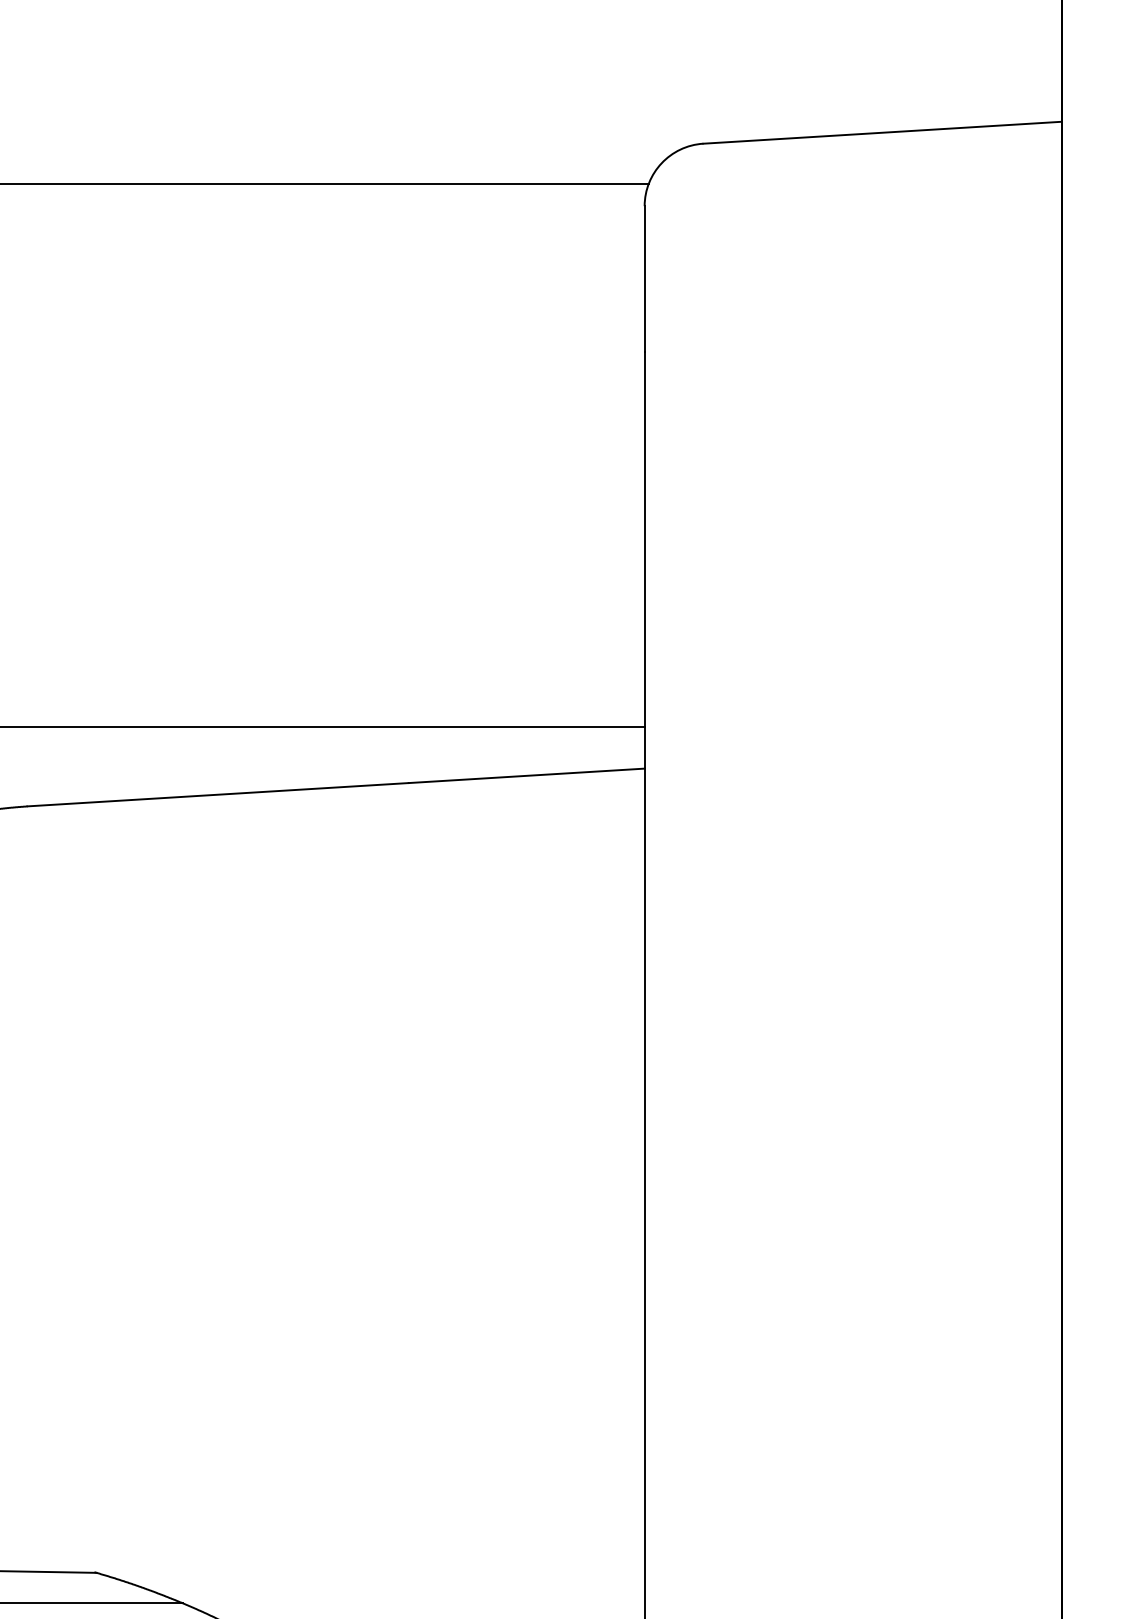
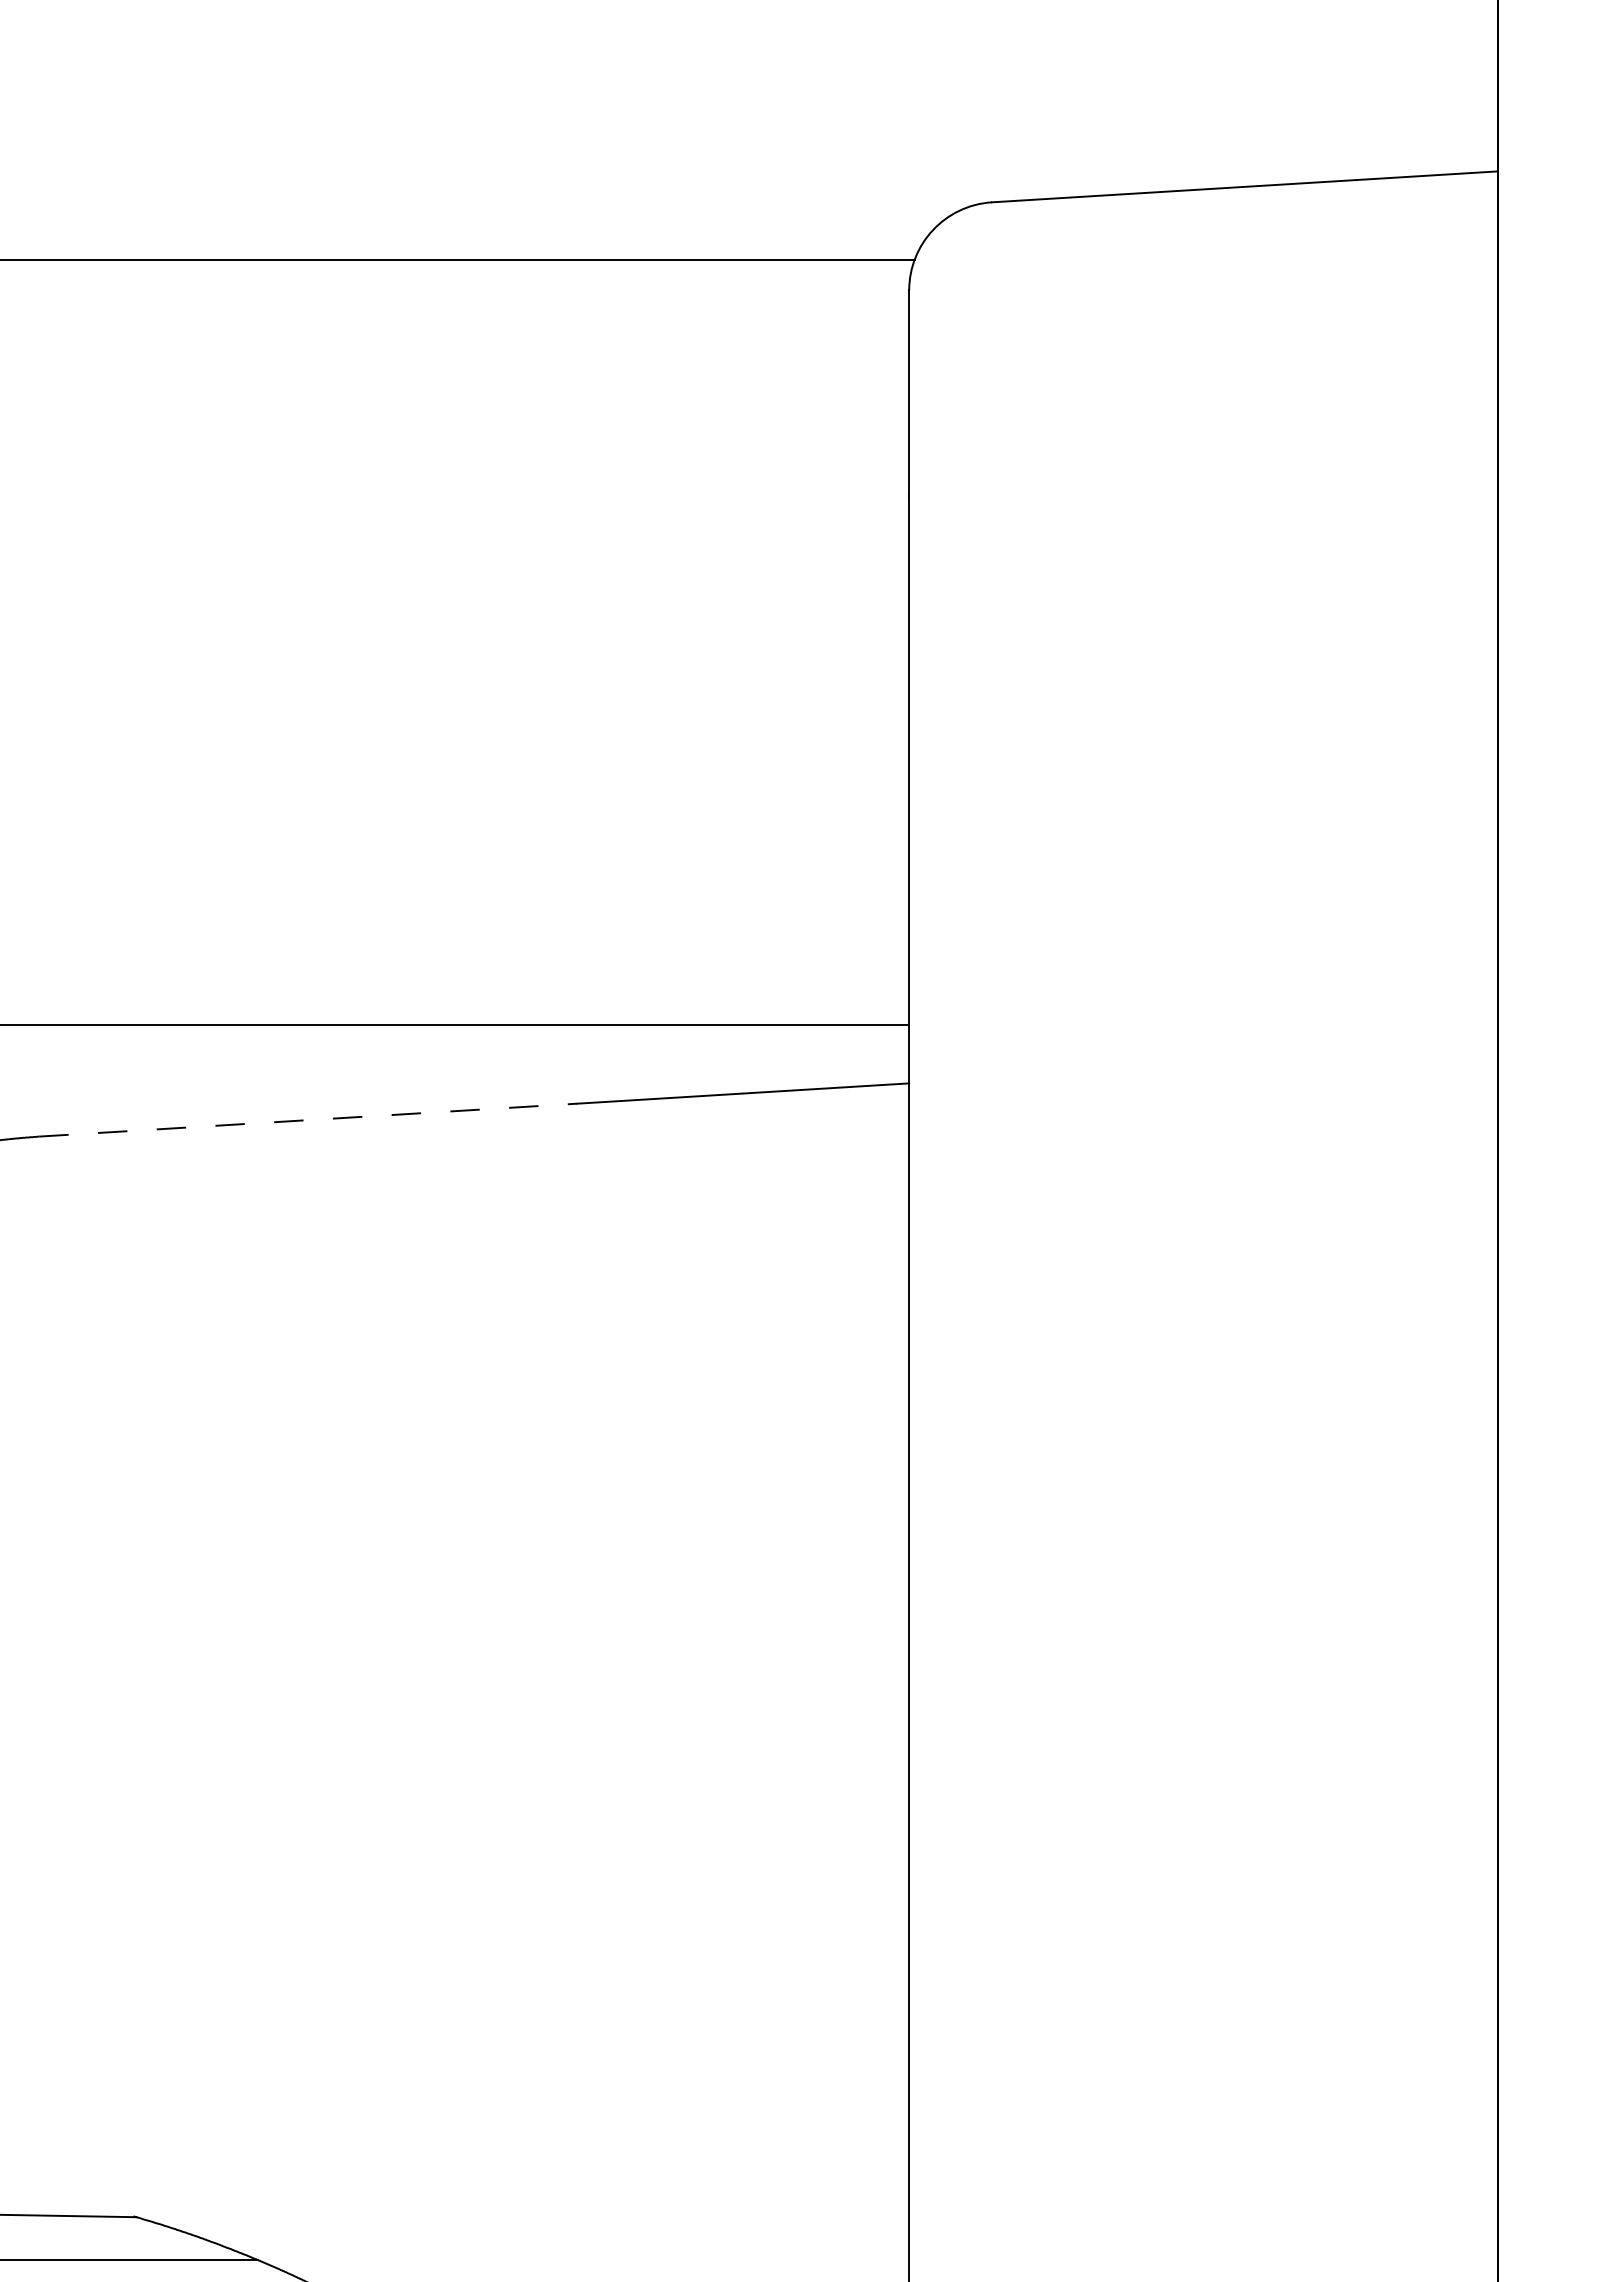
line: (218, 794) -> (308, 1120), solid -> dashed

